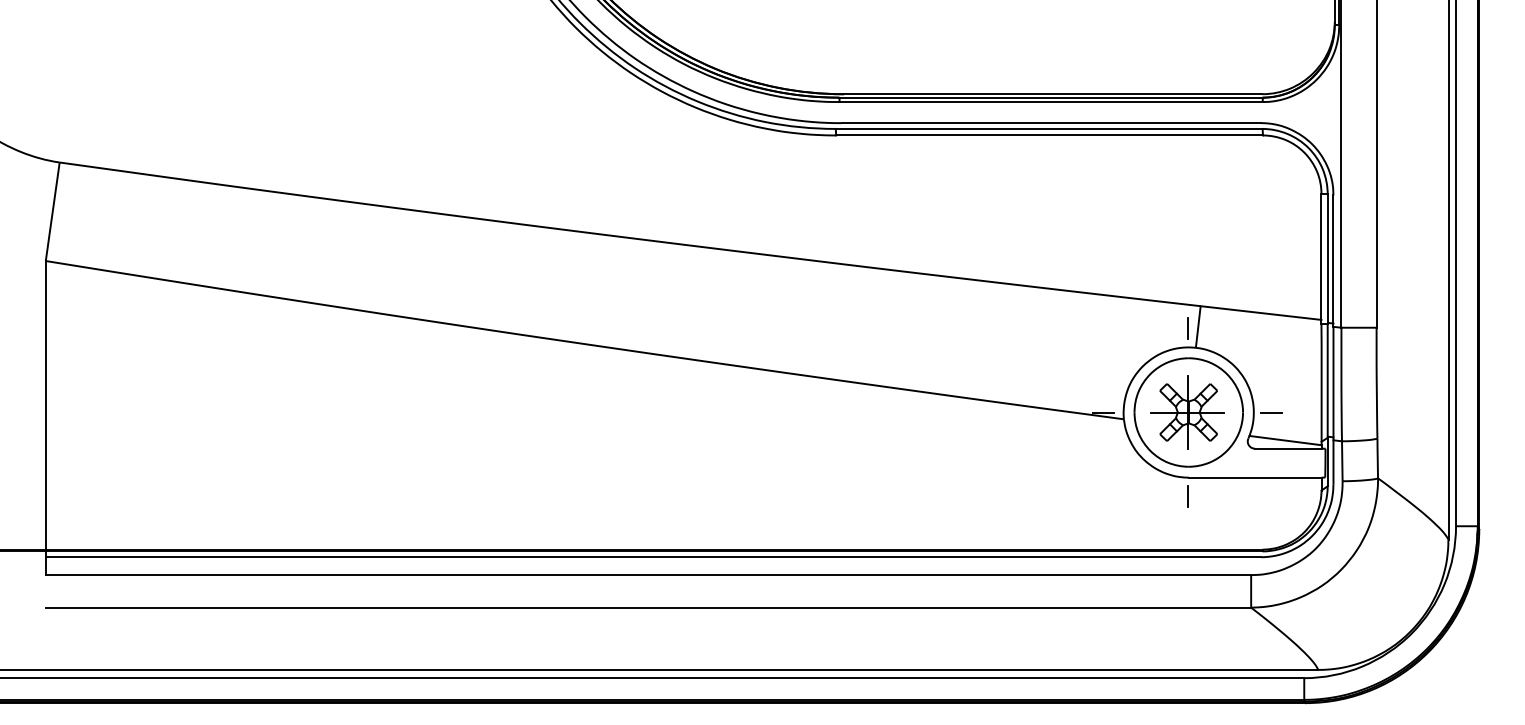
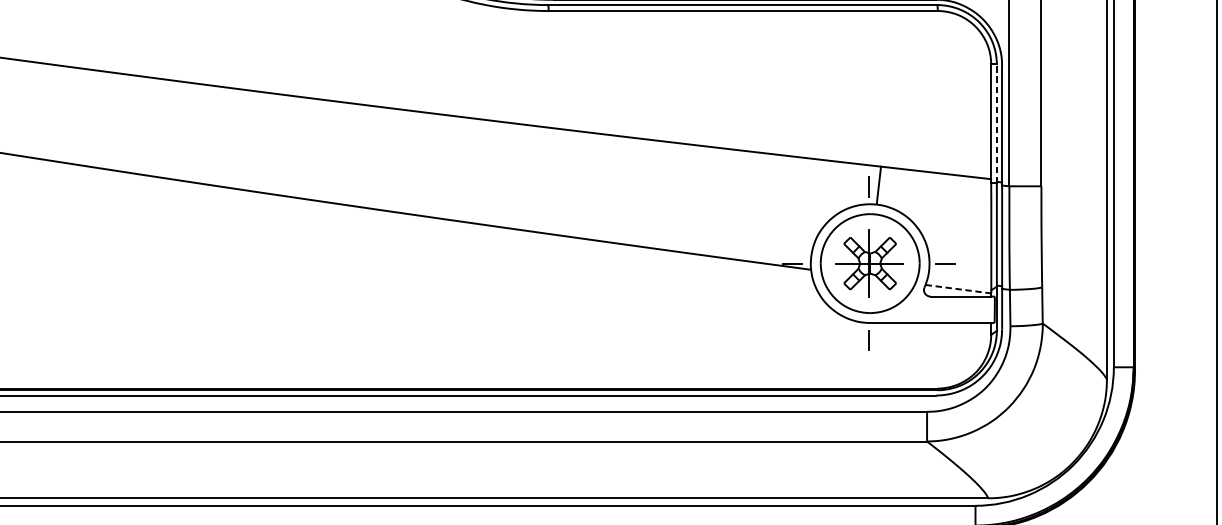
line: (1327, 258) -> (996, 123), solid -> dashed
line: (1286, 440) -> (959, 289), solid -> dashed

